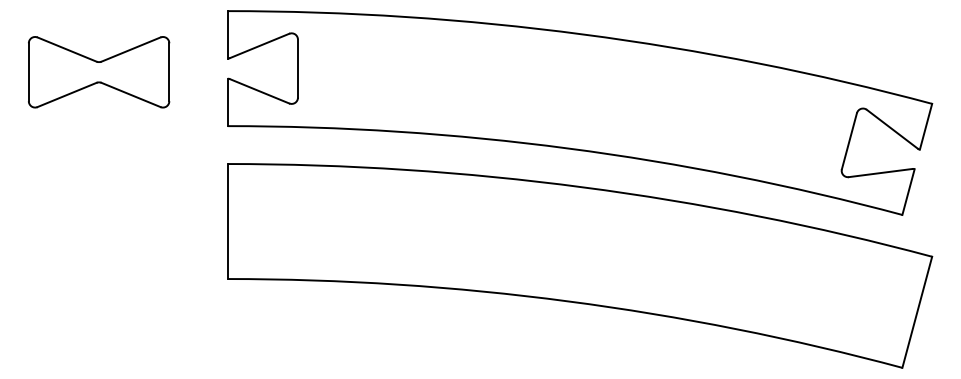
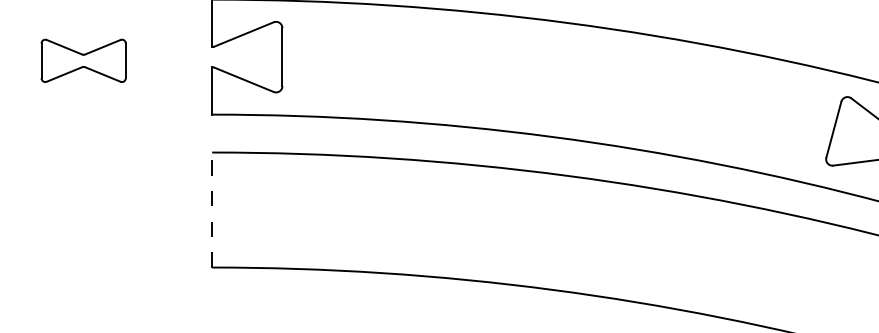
part: (99, 72) -> (83, 61), size x0.6
line: (227, 221) -> (211, 210), solid -> dashed

